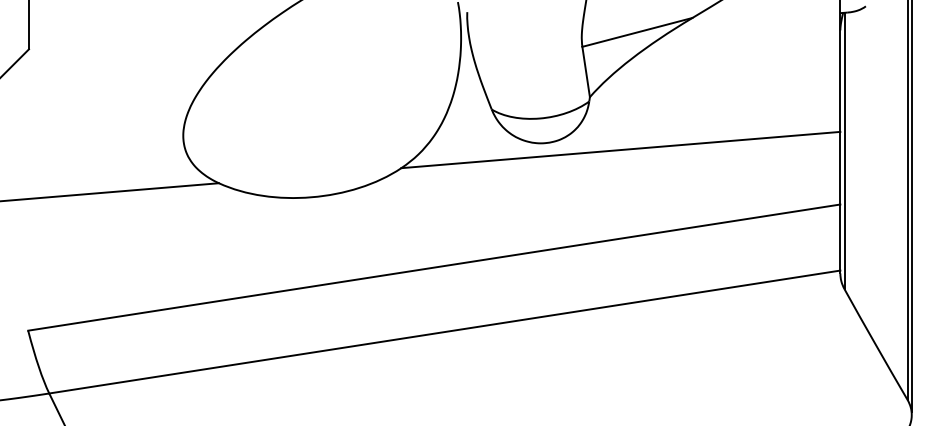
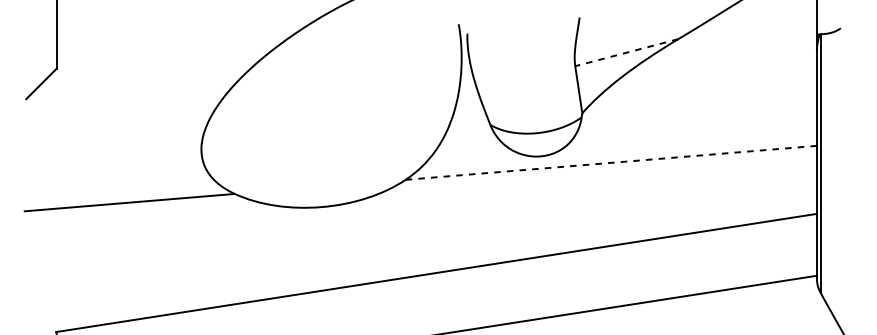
line: (637, 32) -> (626, 52), solid -> dashed
line: (620, 150) -> (610, 163), solid -> dashed

